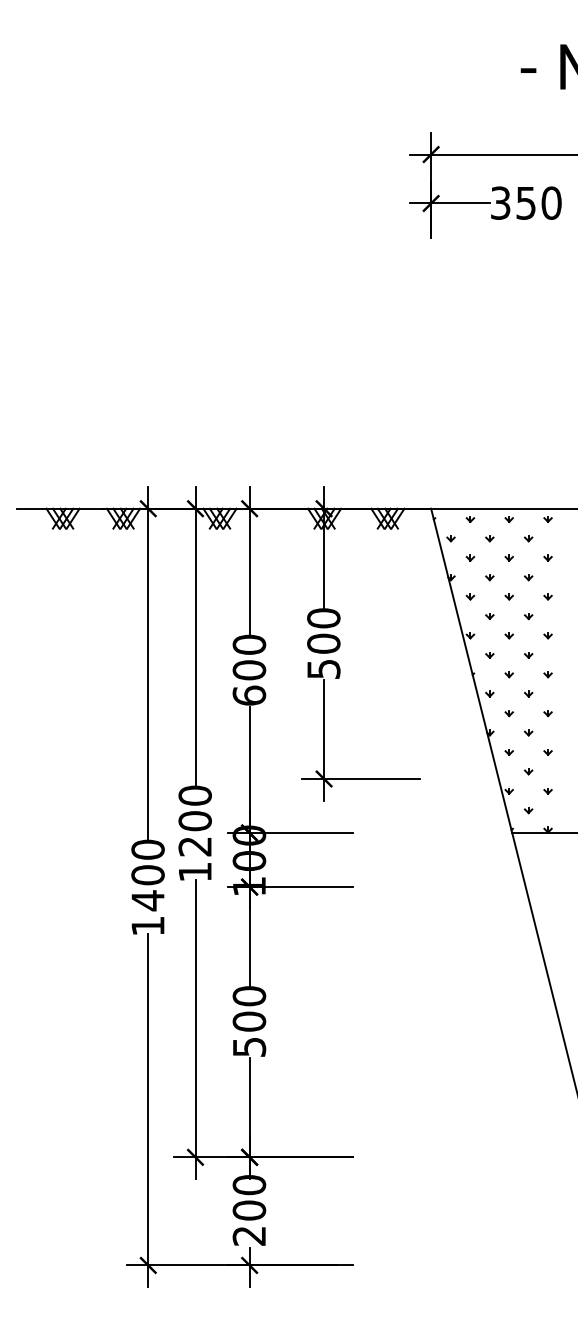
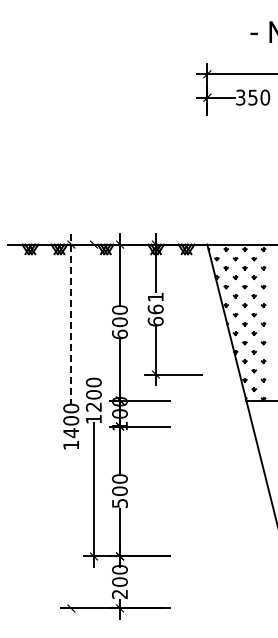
line: (196, 635) -> (94, 305), removed
text: (323, 643) -> (155, 309), 500 -> 661
line: (148, 664) -> (71, 319), solid -> dashed
line: (148, 1109) -> (71, 533), removed

